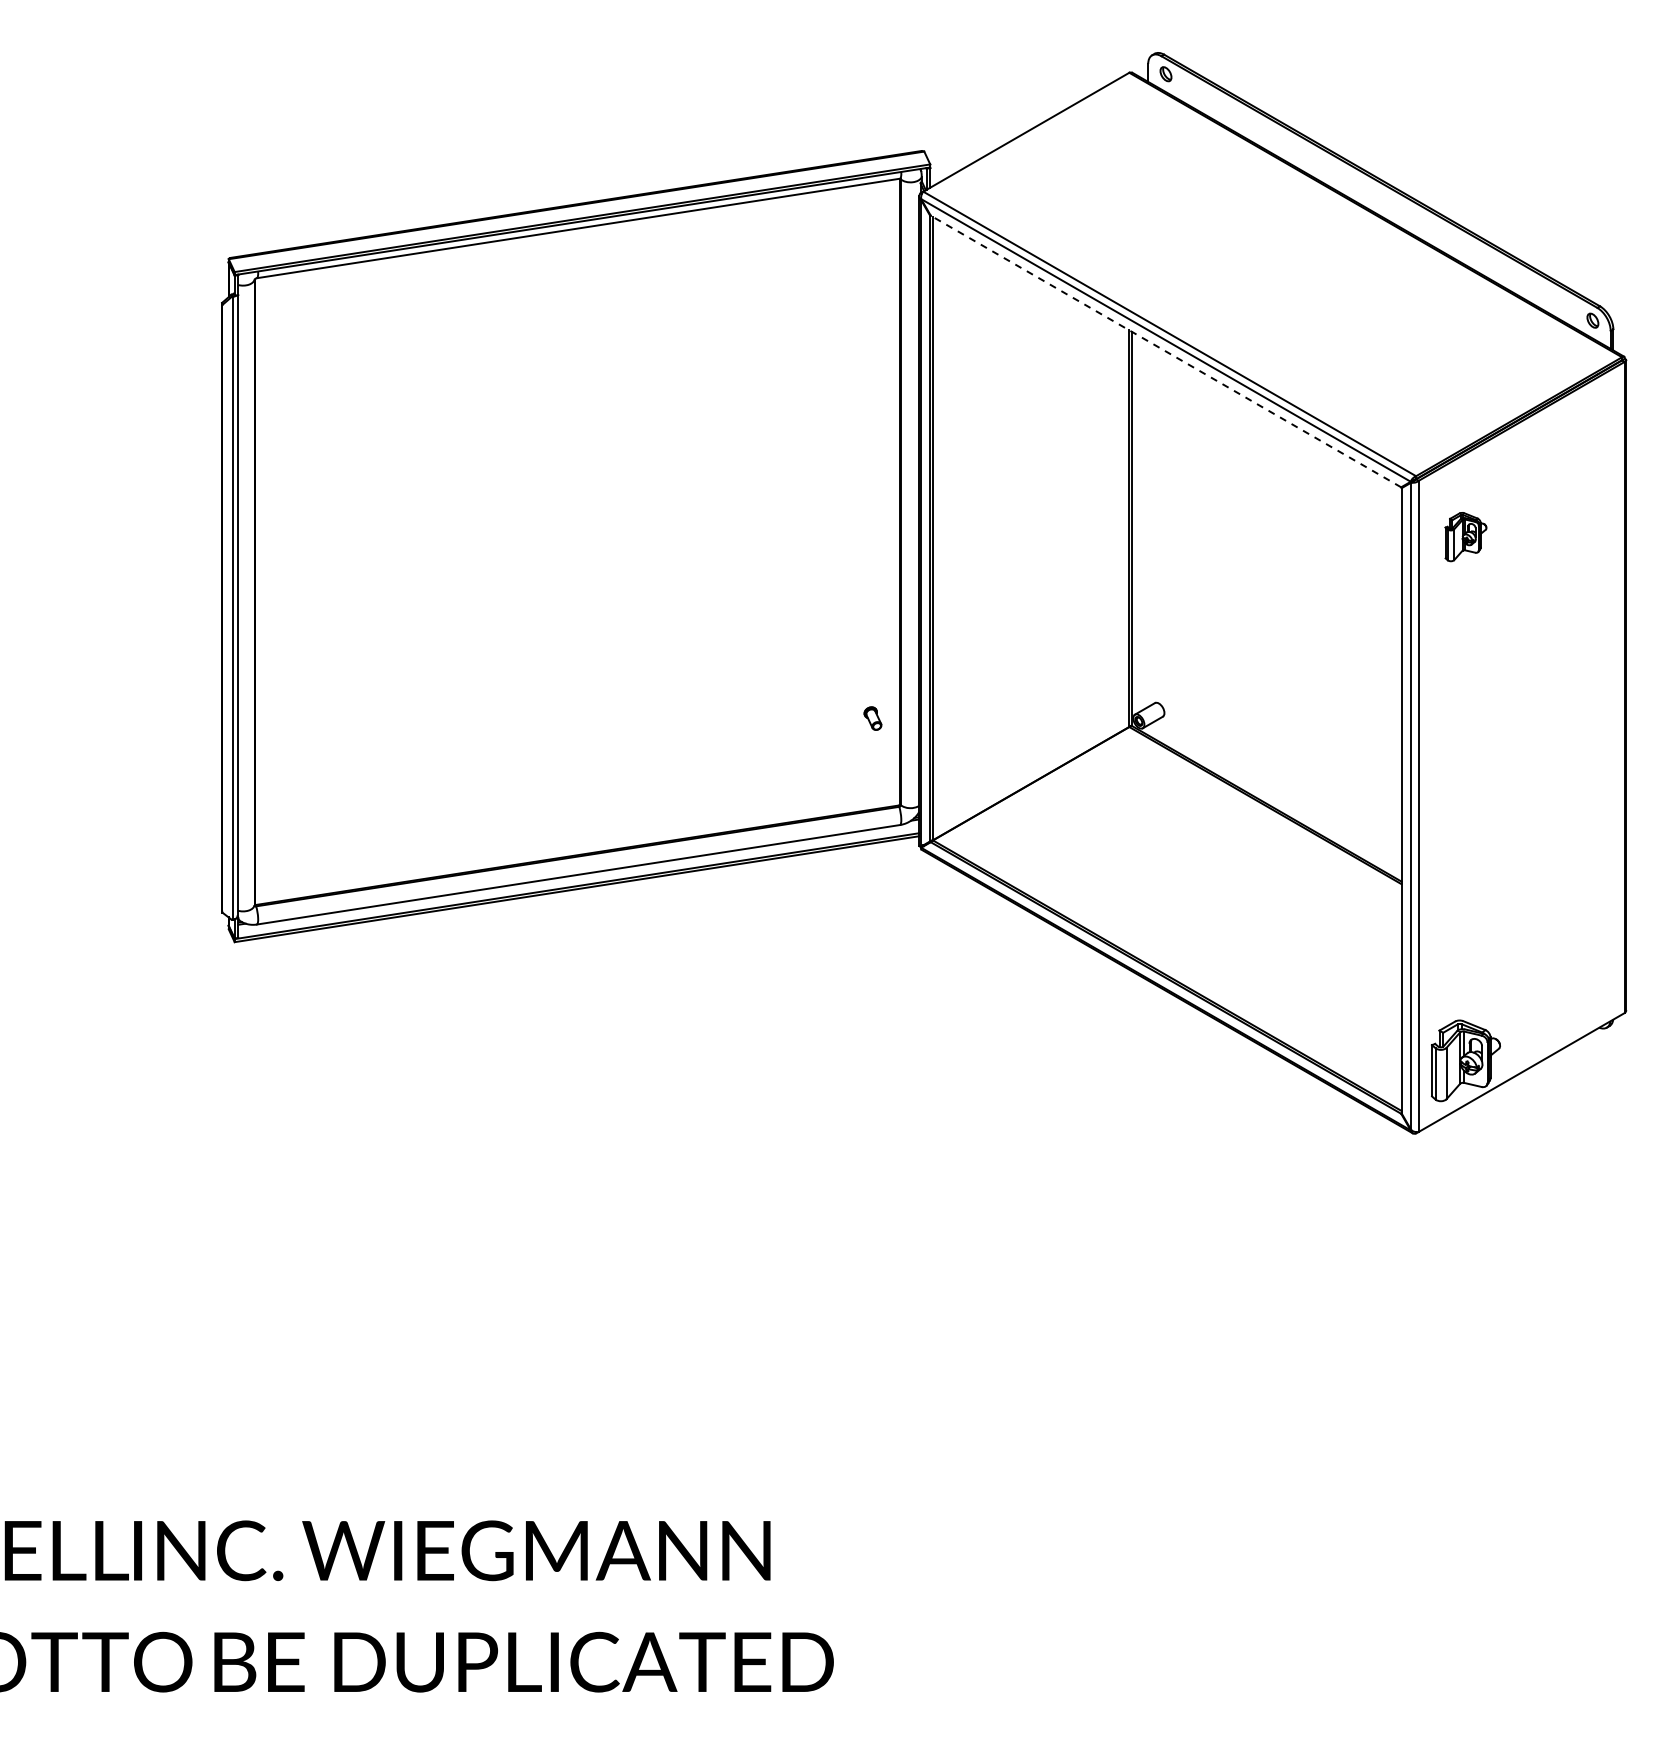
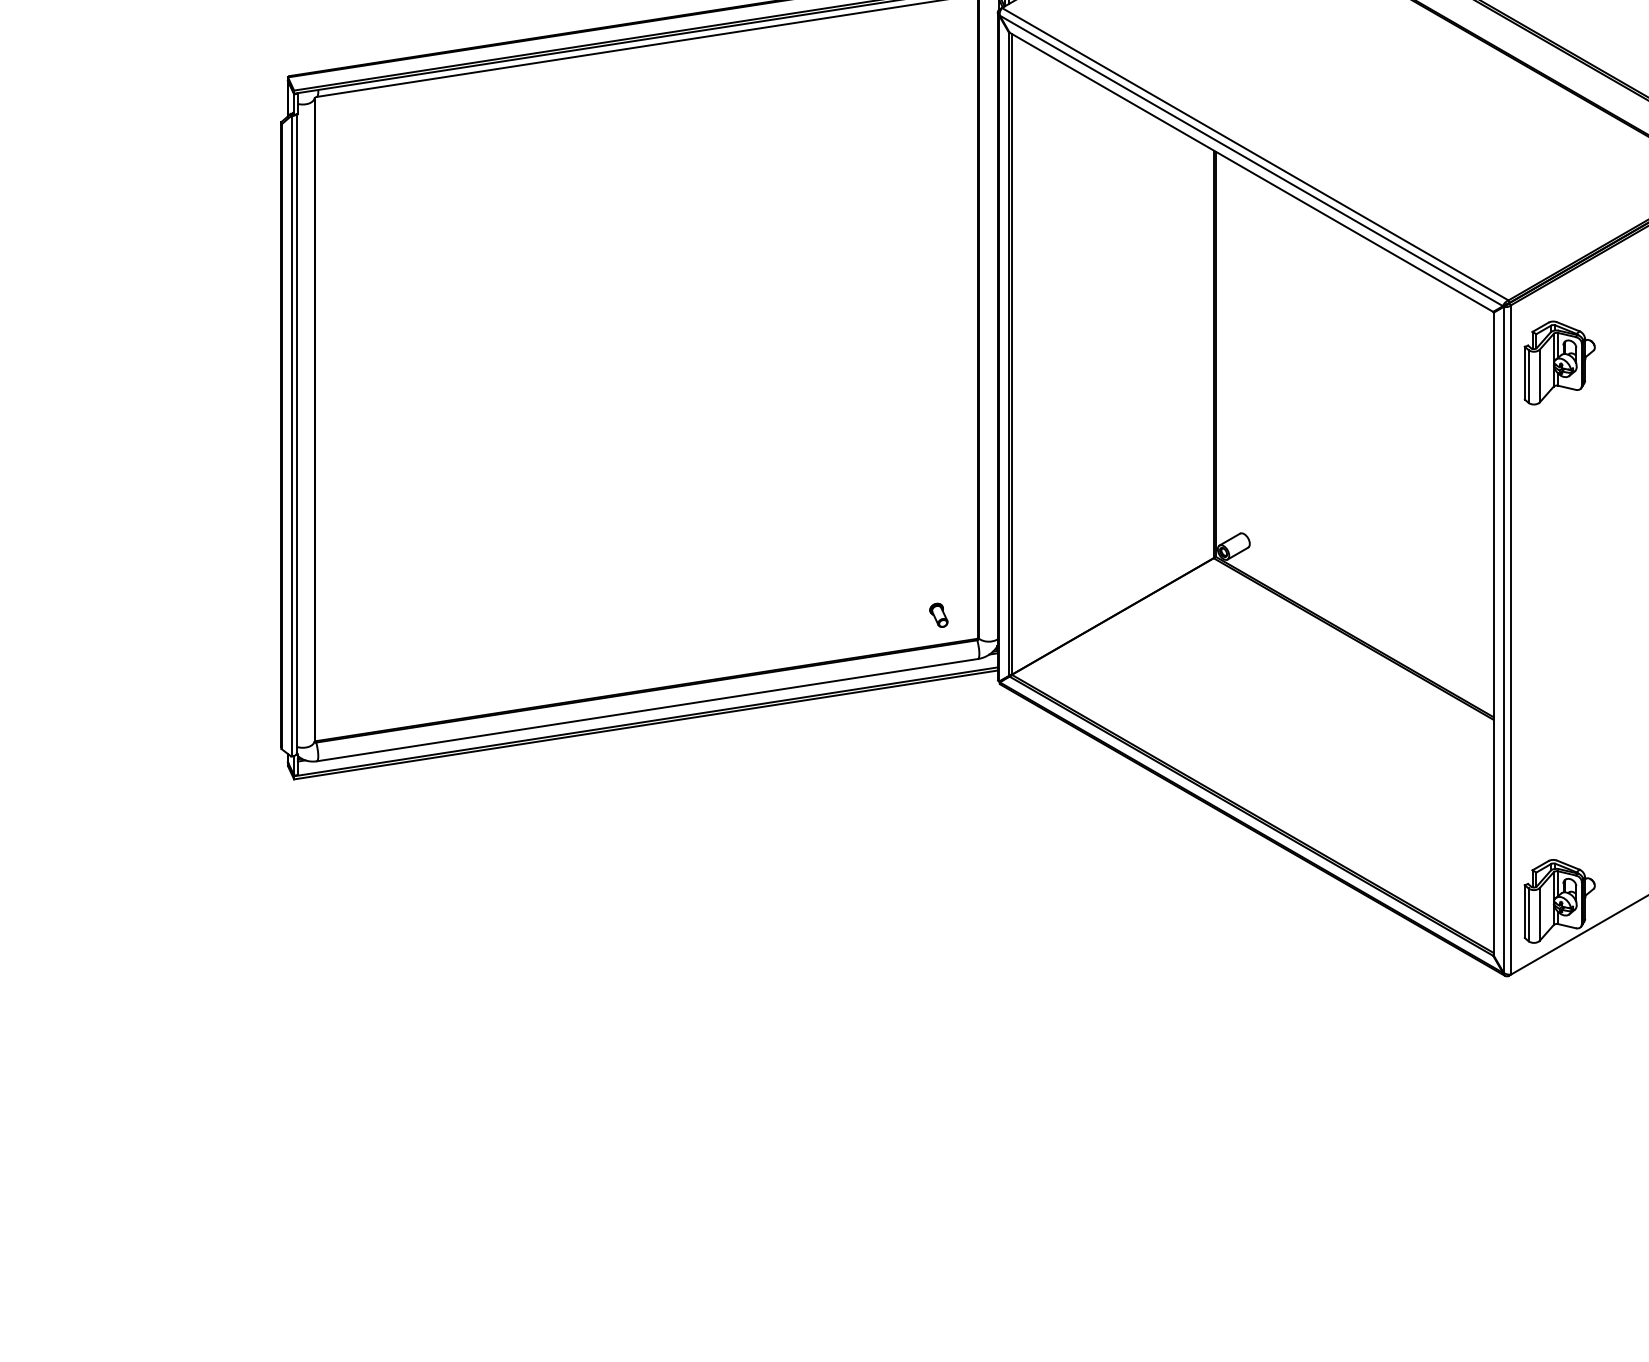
line: (1166, 351) -> (1251, 172), dashed -> solid
part: (1465, 536) -> (1559, 362), size x1.67
part: (872, 718) -> (938, 615), moved

